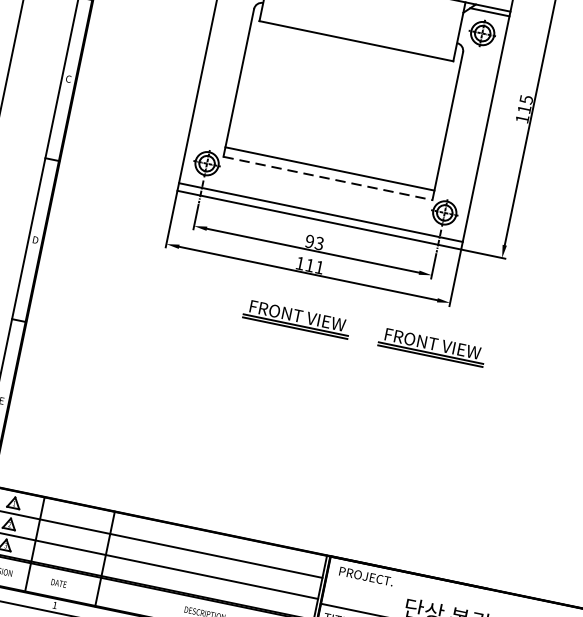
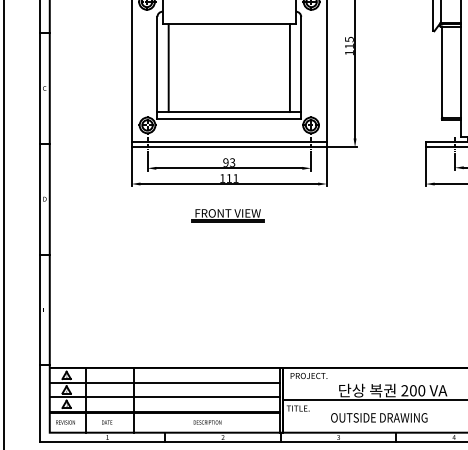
line: (254, 87) -> (168, 68), added
line: (430, 123) -> (289, 68), added
line: (328, 178) -> (229, 118), dashed -> solid
part: (431, 346) -> (320, 215), removed

